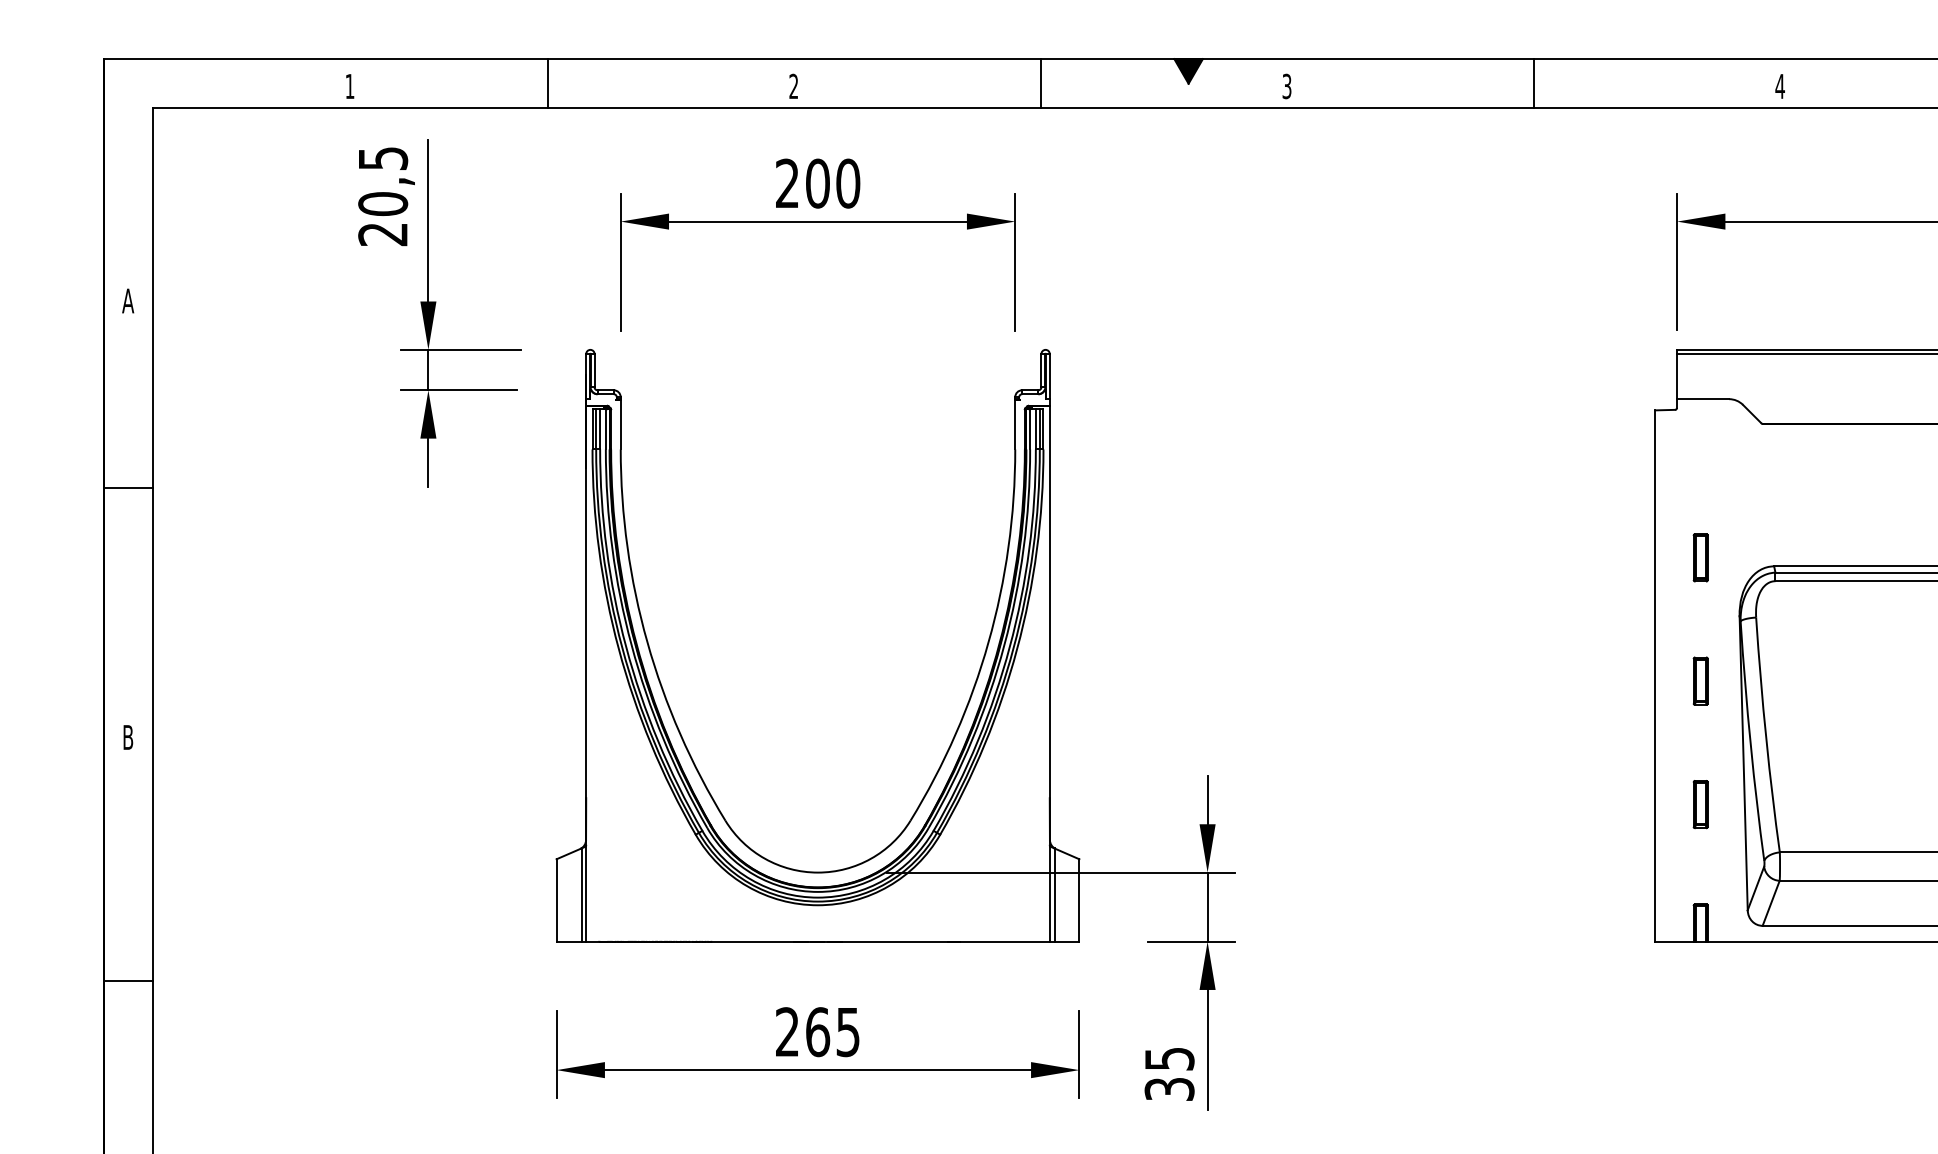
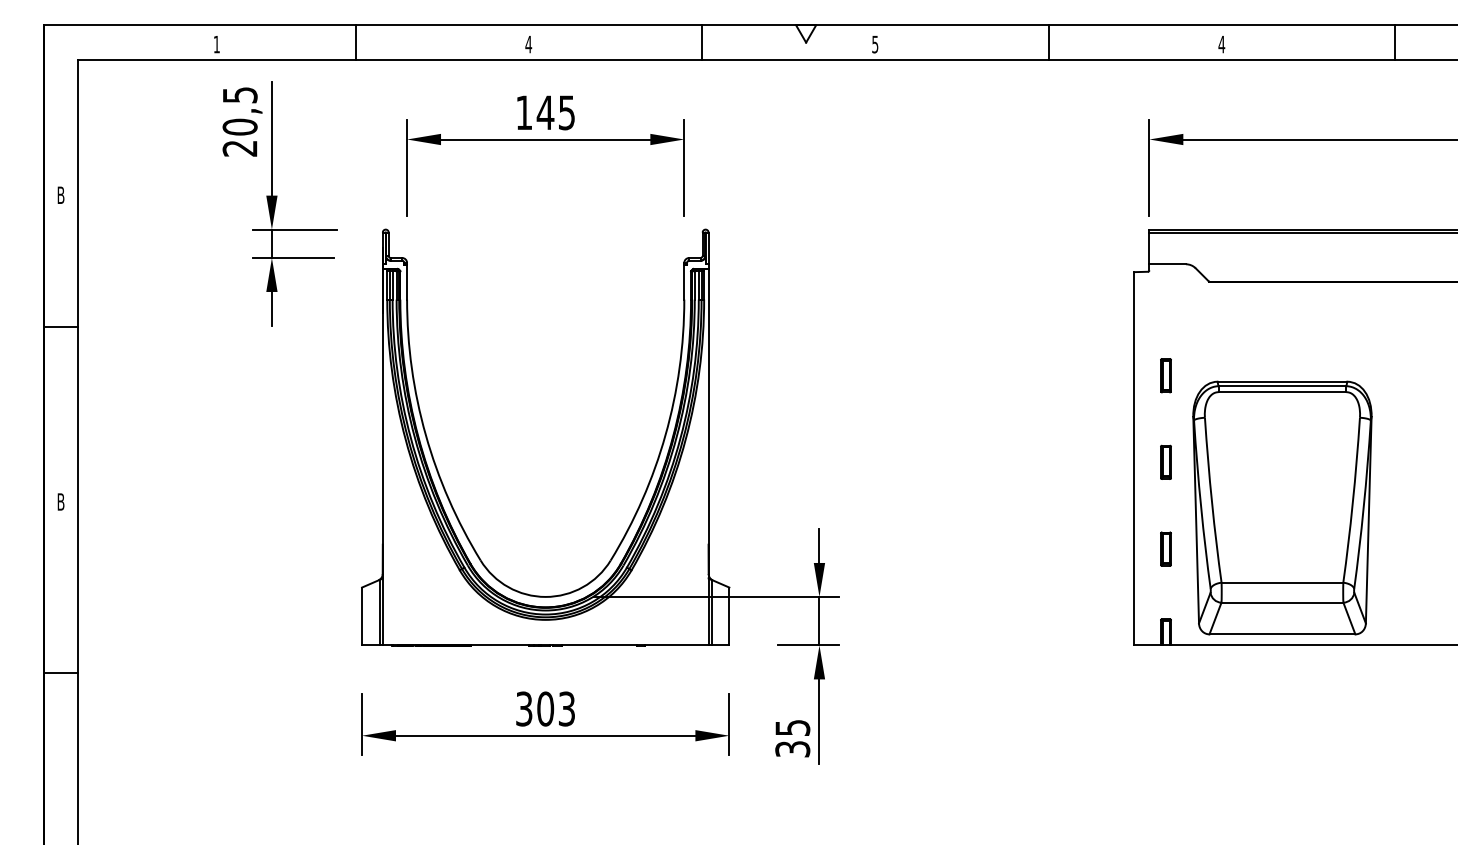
fill: (1189, 70) -> (806, 33), removed
text: (1287, 84) -> (875, 43), 3 -> 5
text: (793, 86) -> (528, 44), 2 -> 4
text: (817, 183) -> (545, 112), 200 -> 145
text: (127, 299) -> (60, 194), A -> B
text: (817, 1031) -> (545, 708), 265 -> 303

